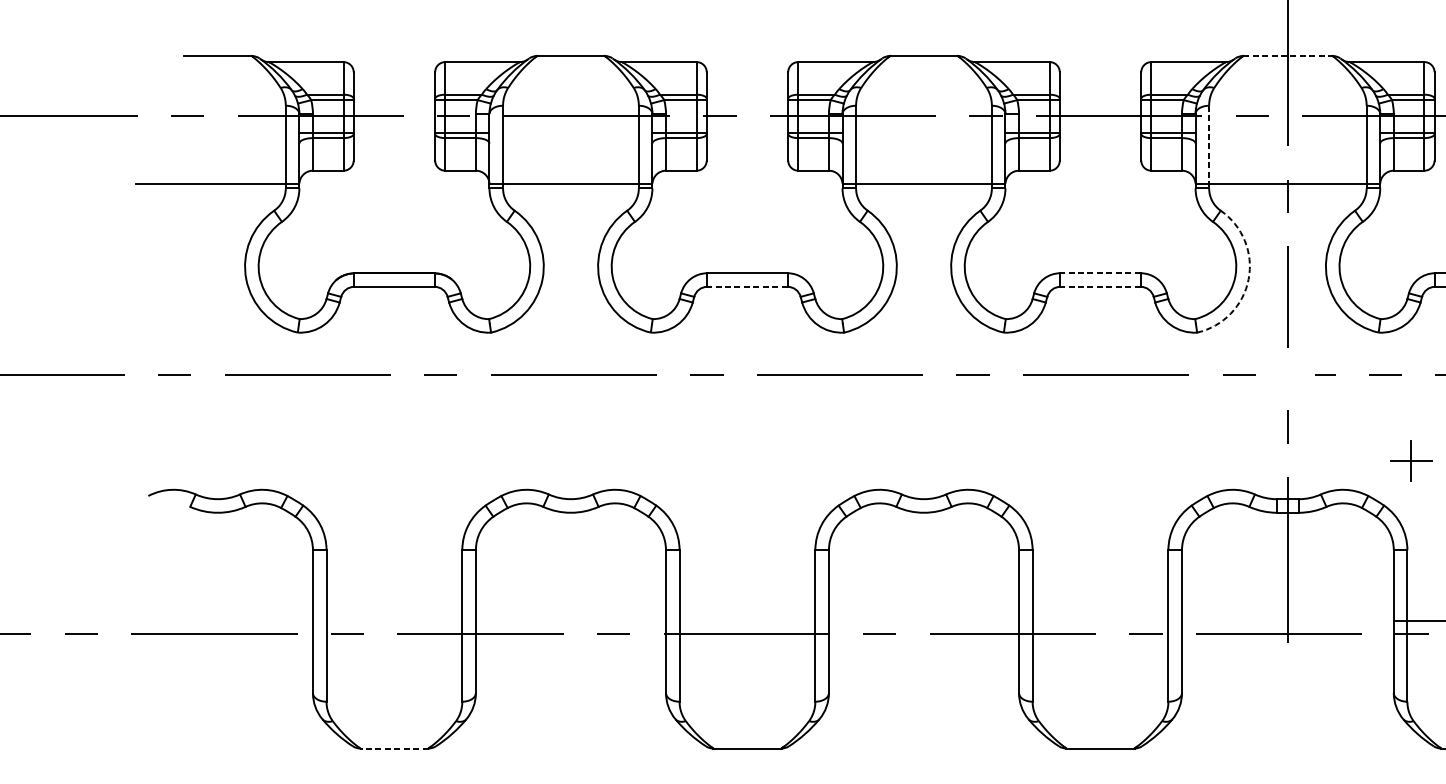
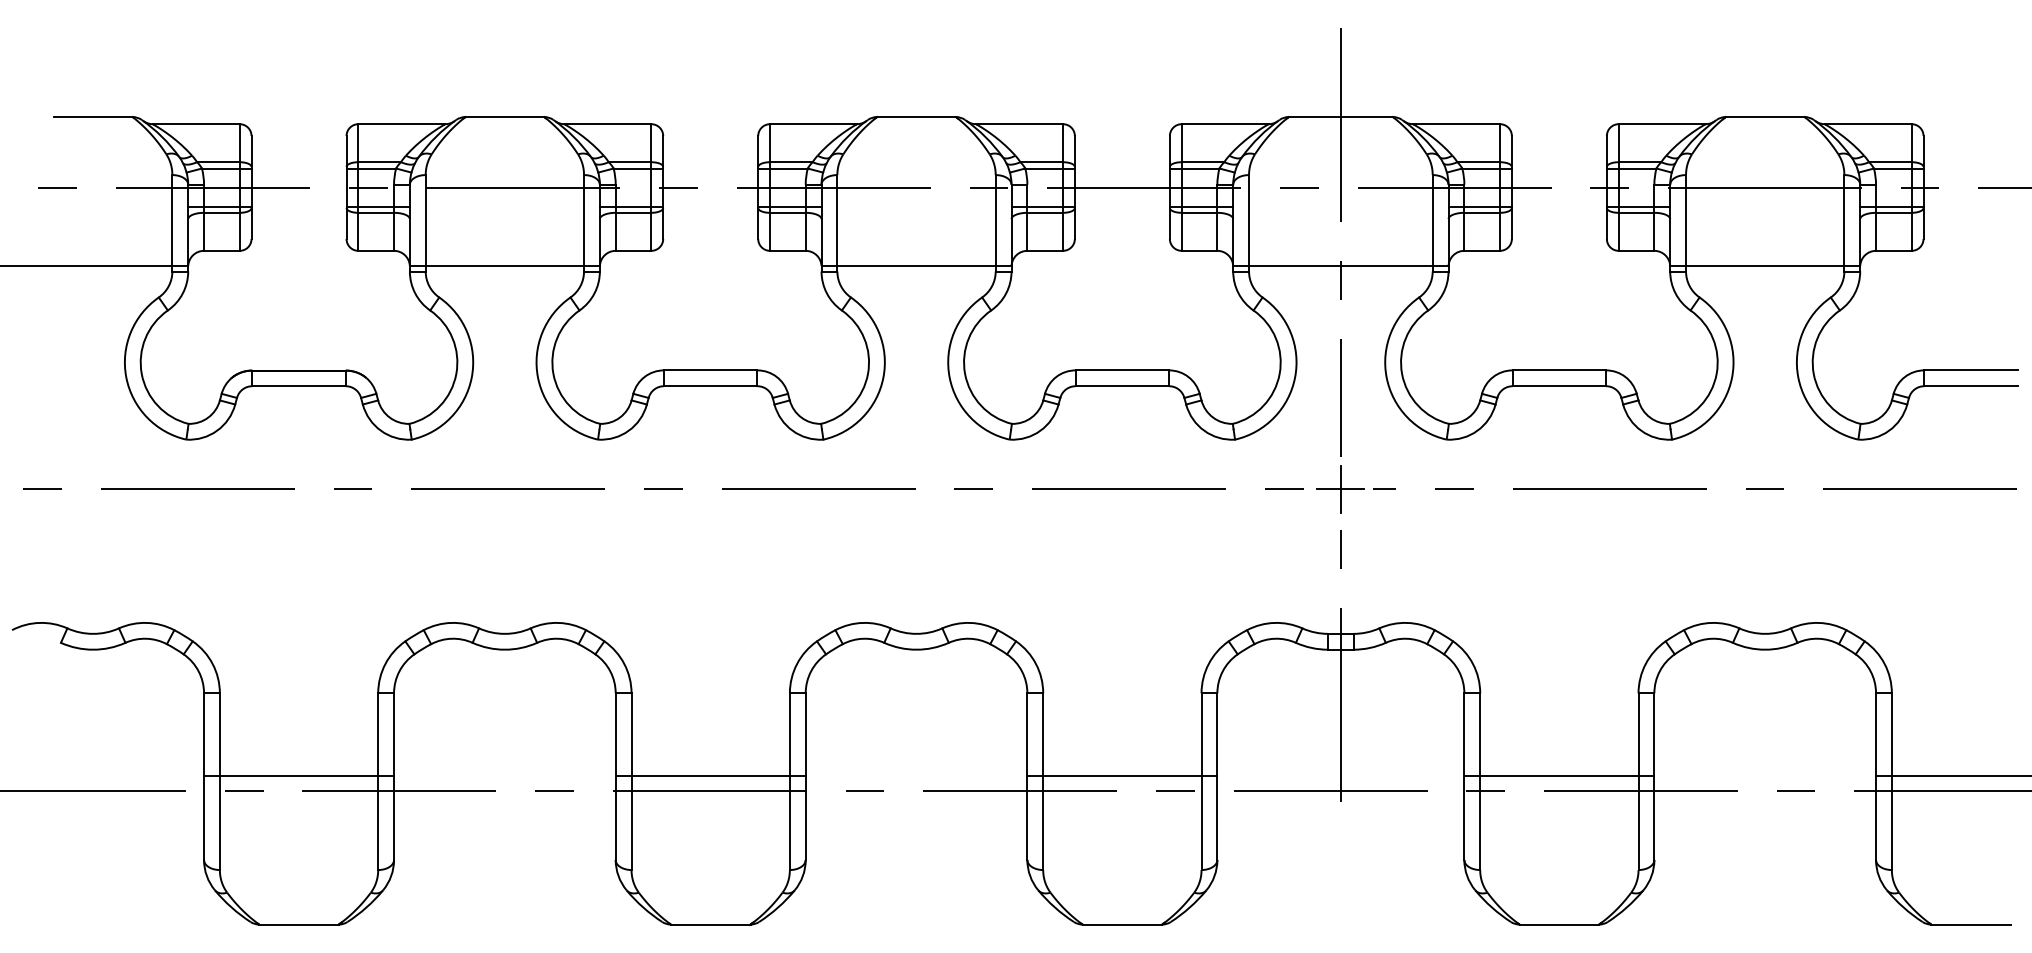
line: (1288, 56) -> (1341, 117), dashed -> solid
line: (1209, 147) -> (1249, 223), dashed -> solid
line: (1100, 273) -> (1122, 370), dashed -> solid
arc: (1248, 279) -> (1295, 377), dashed -> solid
line: (747, 287) -> (710, 386), dashed -> solid
line: (1100, 287) -> (1122, 386), dashed -> solid
part: (1411, 461) -> (1340, 489), moved
line: (394, 620) -> (299, 775), added
line: (747, 620) -> (710, 775), added
line: (1100, 620) -> (1122, 775), added
line: (394, 748) -> (299, 924), dashed -> solid

